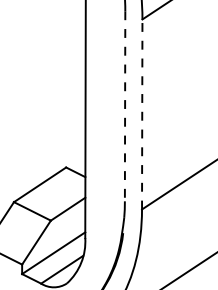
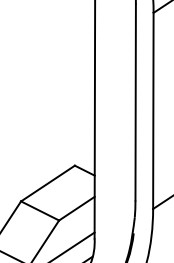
line: (125, 106) -> (136, 102), dashed -> solid
line: (142, 113) -> (153, 109), dashed -> solid

